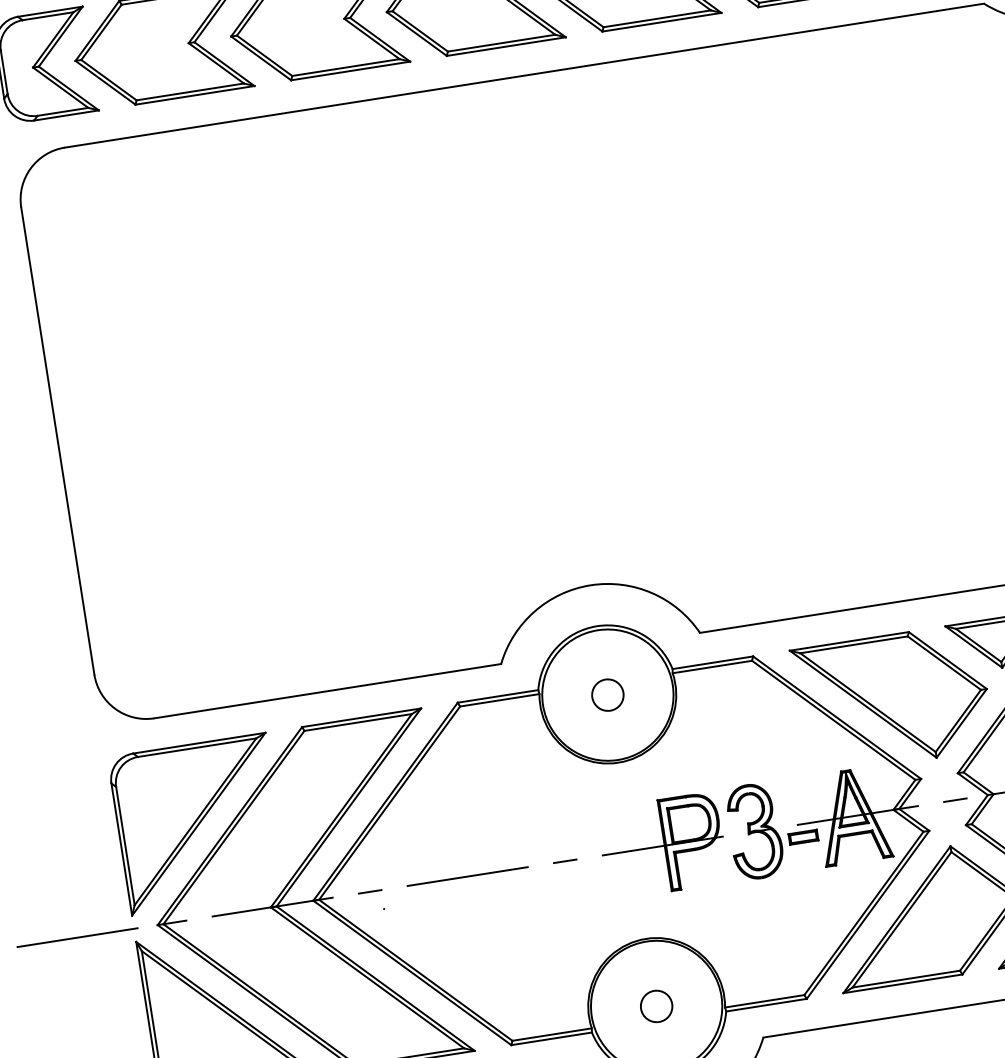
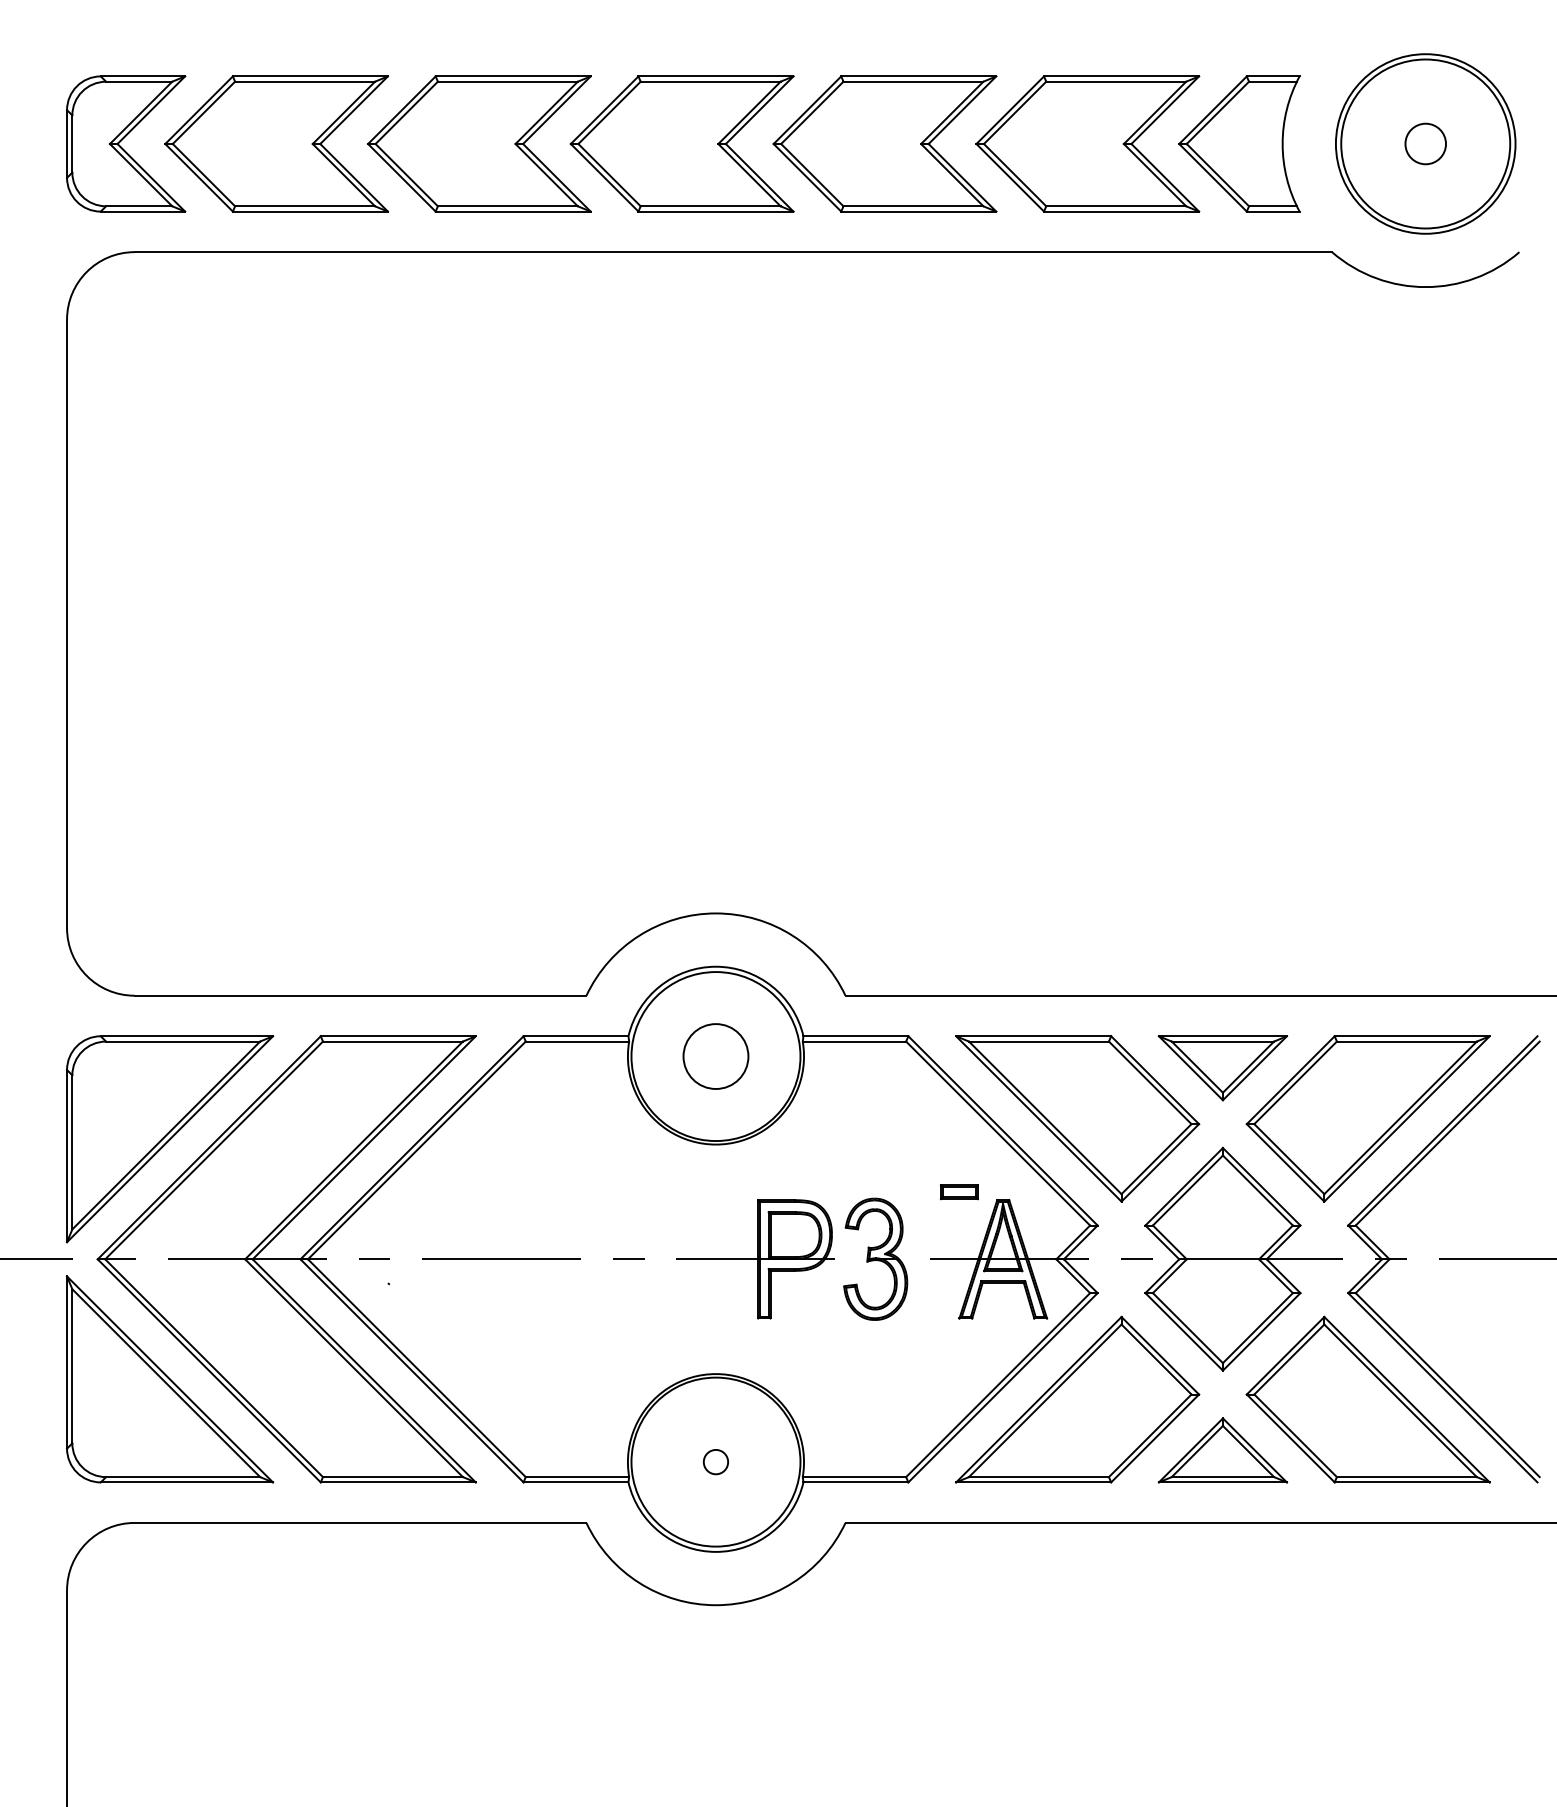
circle: (607, 695) -> (715, 1056), size x1.6
part: (802, 837) -> (958, 1192), moved
circle: (656, 1006) -> (715, 1461), size x0.6

